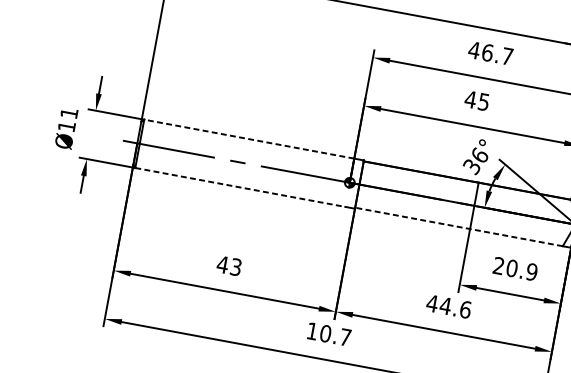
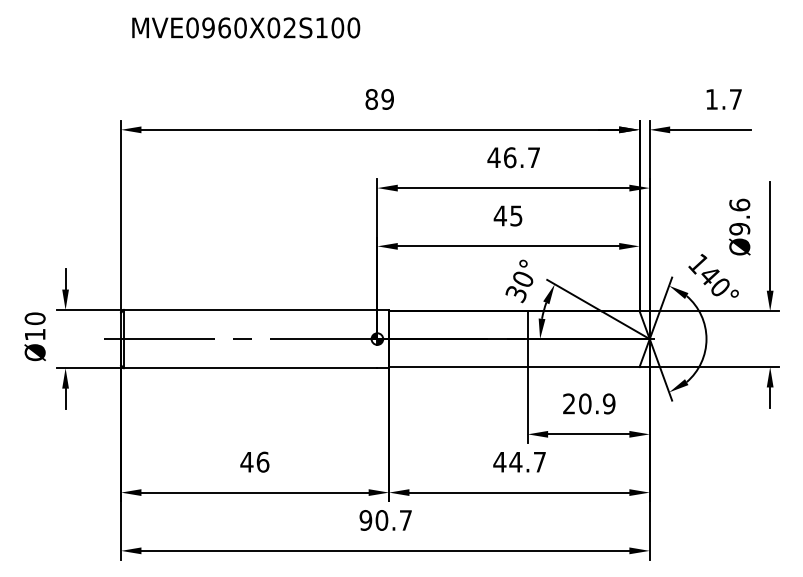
text: (68, 113) -> (34, 318), Ø11 -> Ø10
line: (249, 138) -> (250, 309), dashed -> solid
text: (480, 154) -> (523, 278), 36° -> 30°
line: (240, 187) -> (250, 368), dashed -> solid
line: (458, 227) -> (513, 367), dashed -> solid
text: (235, 266) -> (262, 461), 43 -> 46
text: (465, 309) -> (539, 461), 44.6 -> 44.7
text: (312, 331) -> (365, 520), 10.7 -> 90.7

